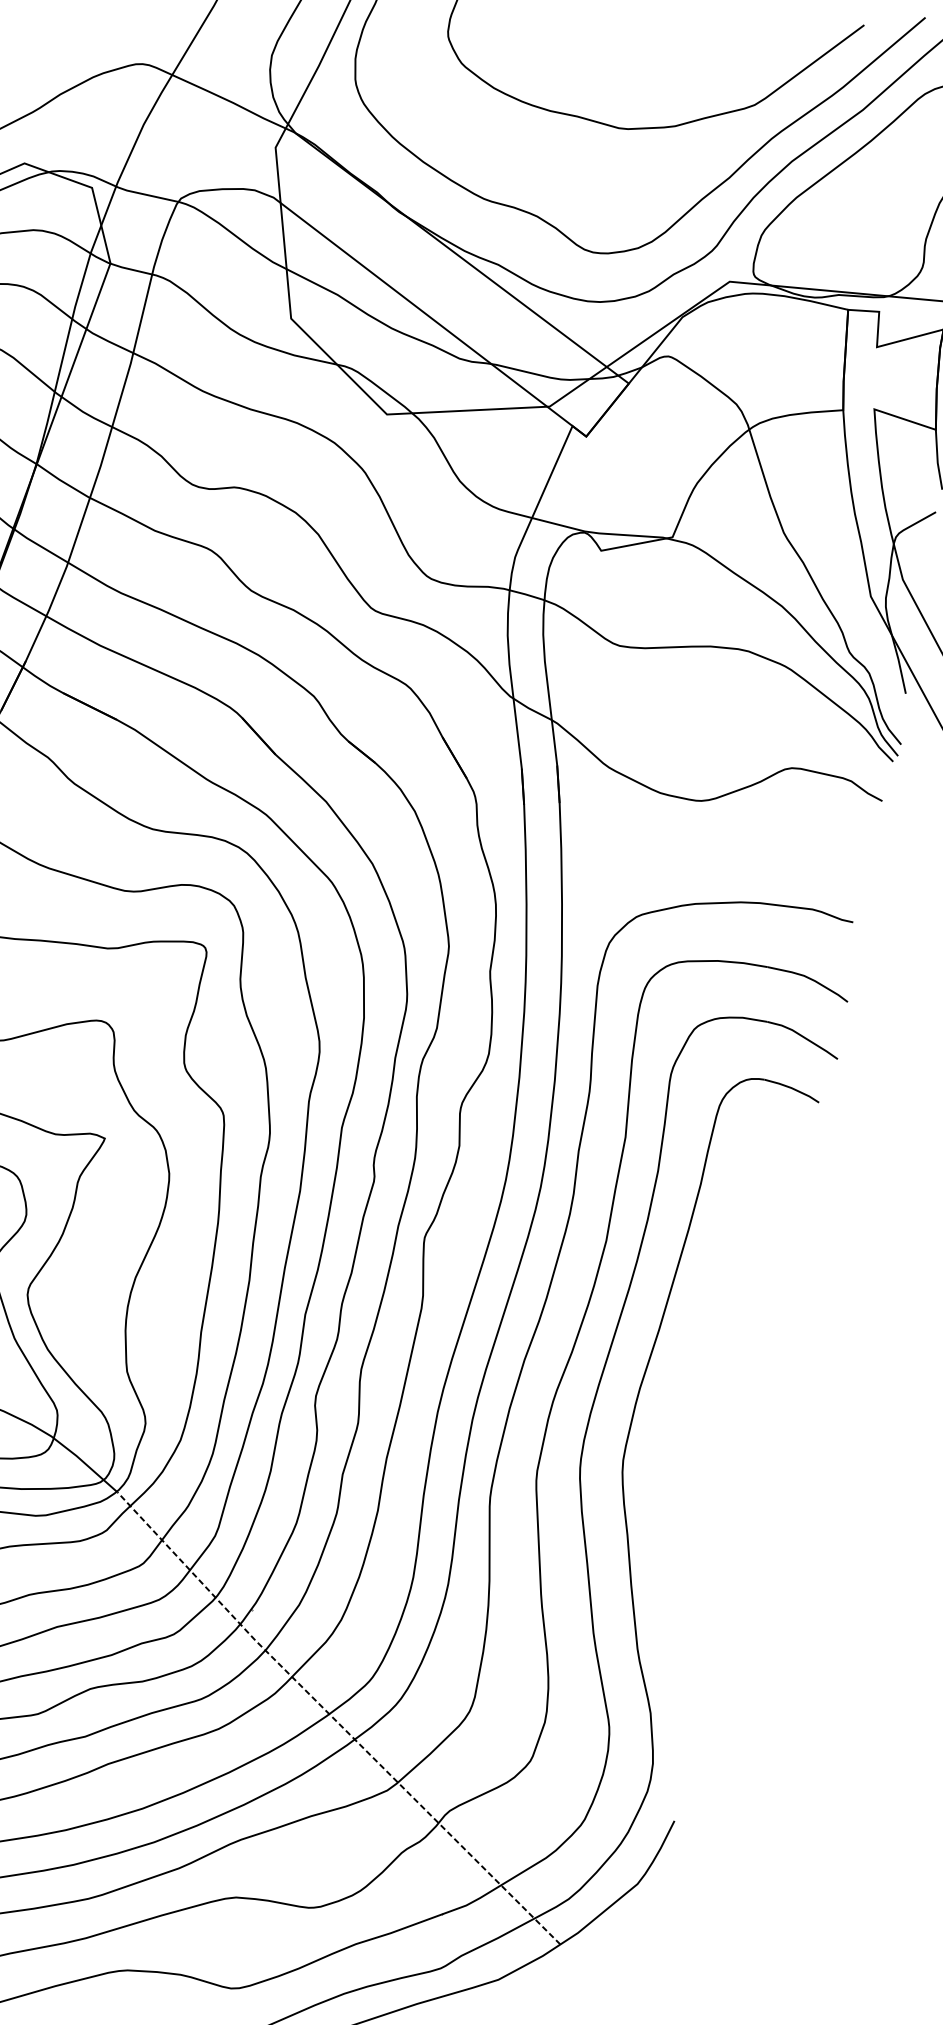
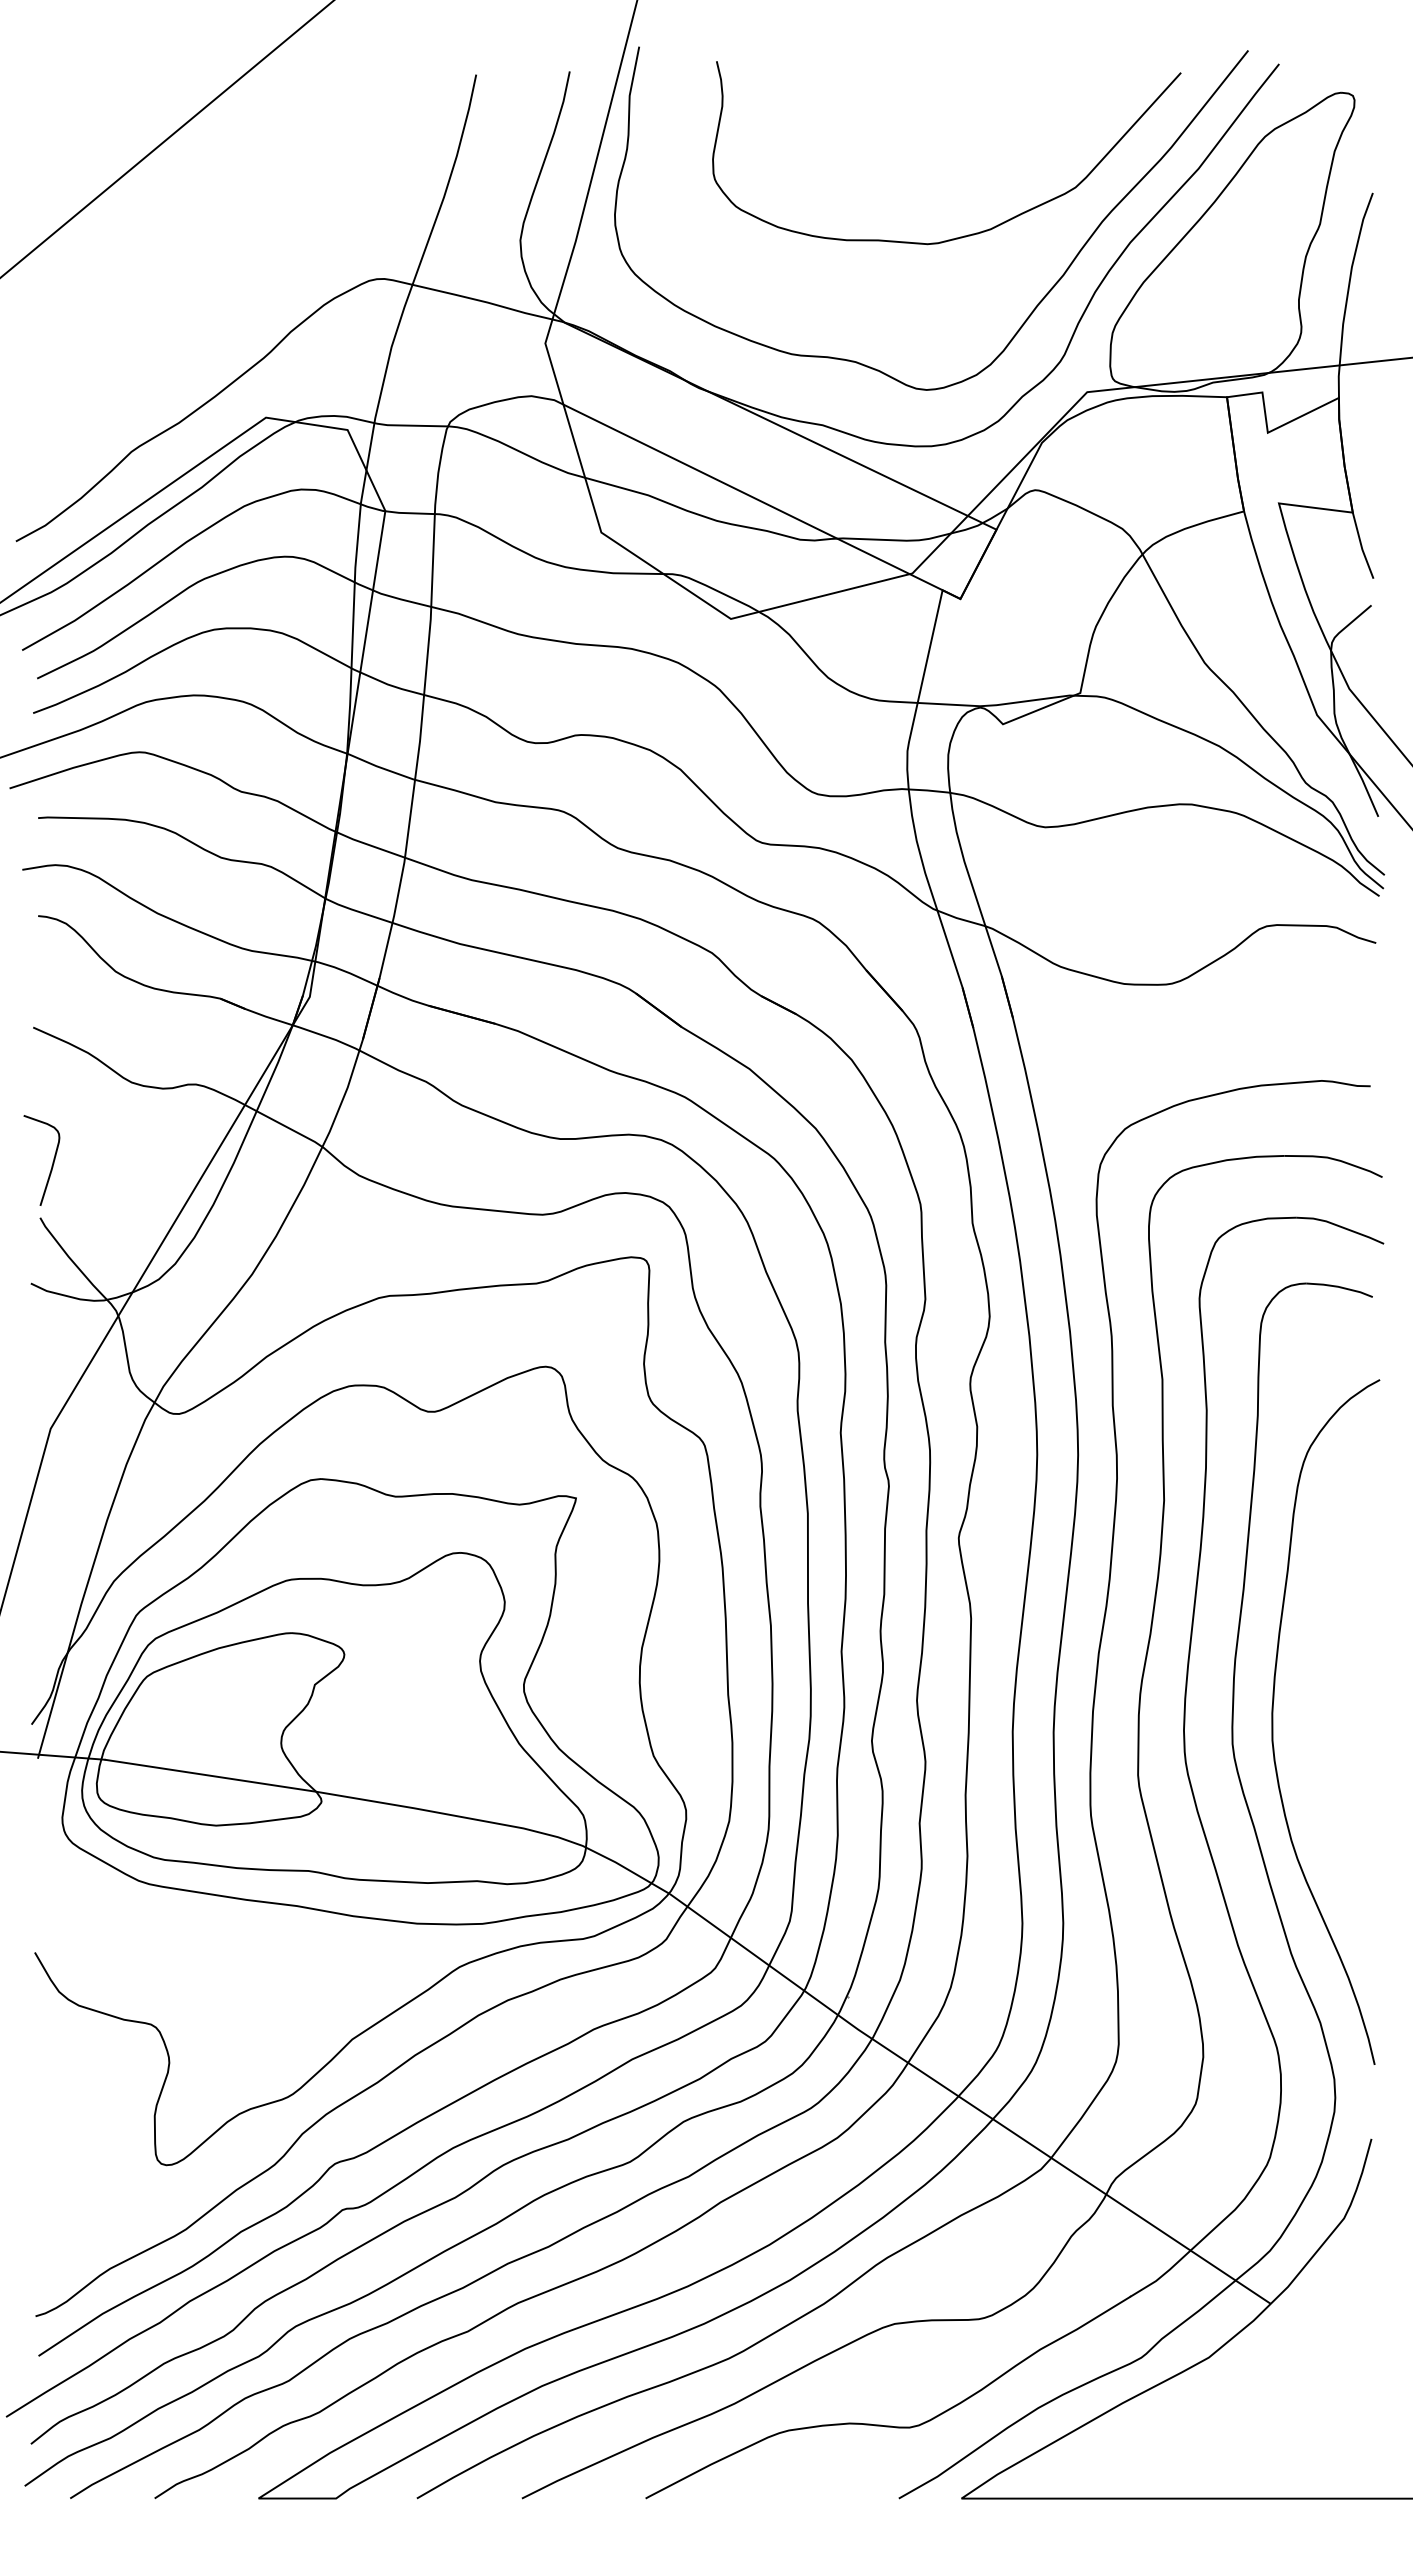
curve: (662, 1447) -> (1273, 1721), added
line: (335, 1720) -> (967, 2102), dashed -> solid

